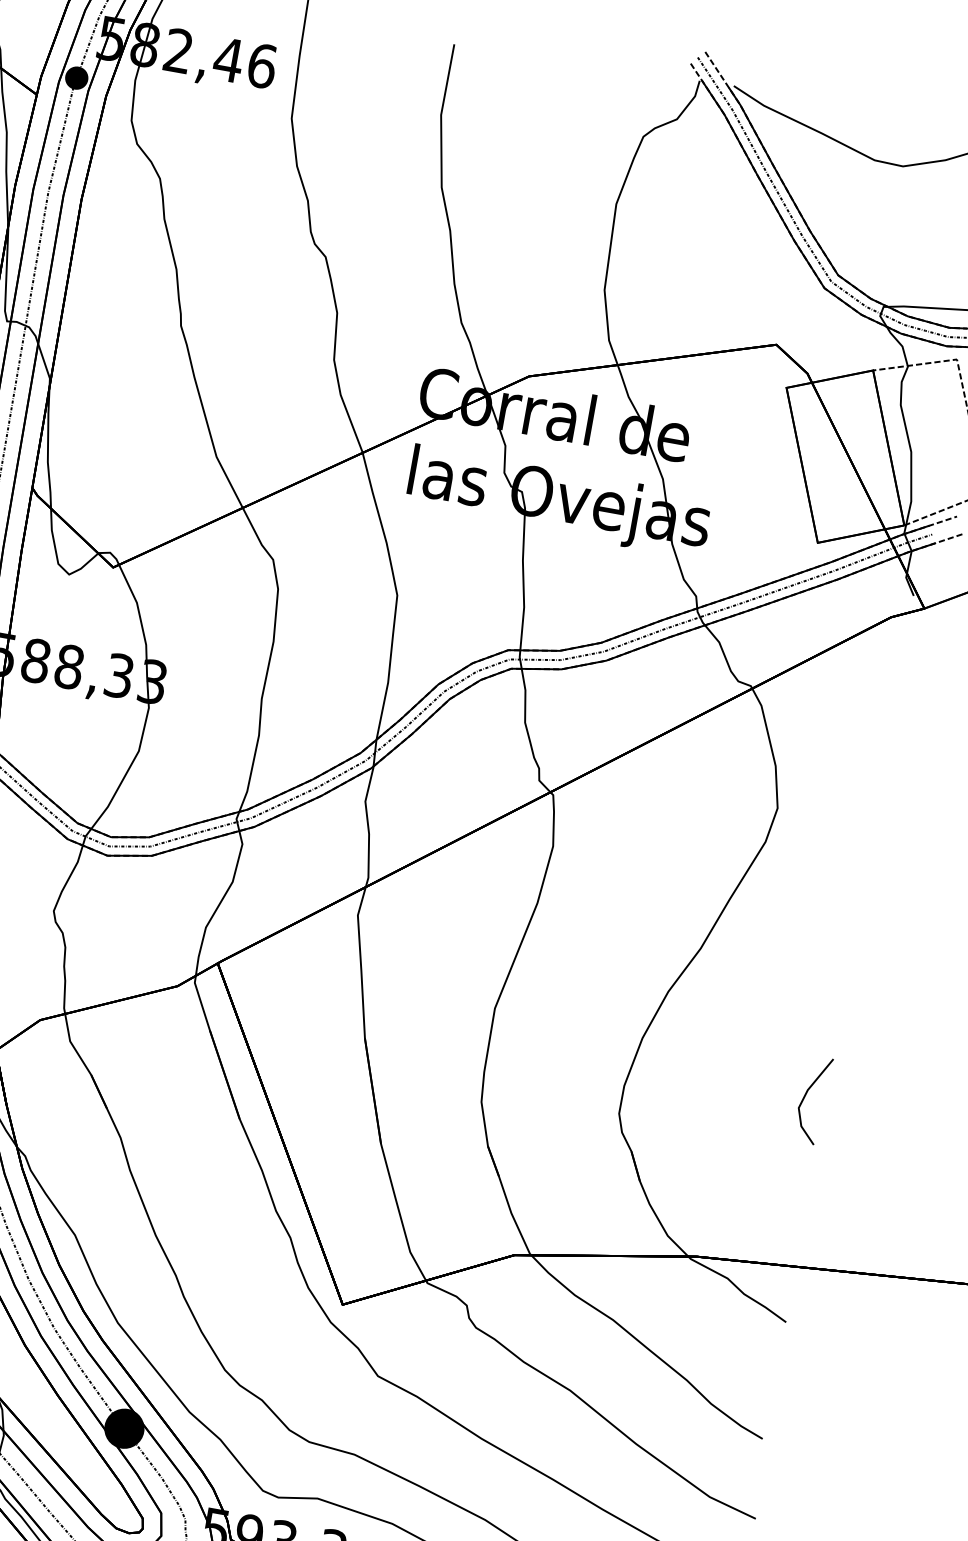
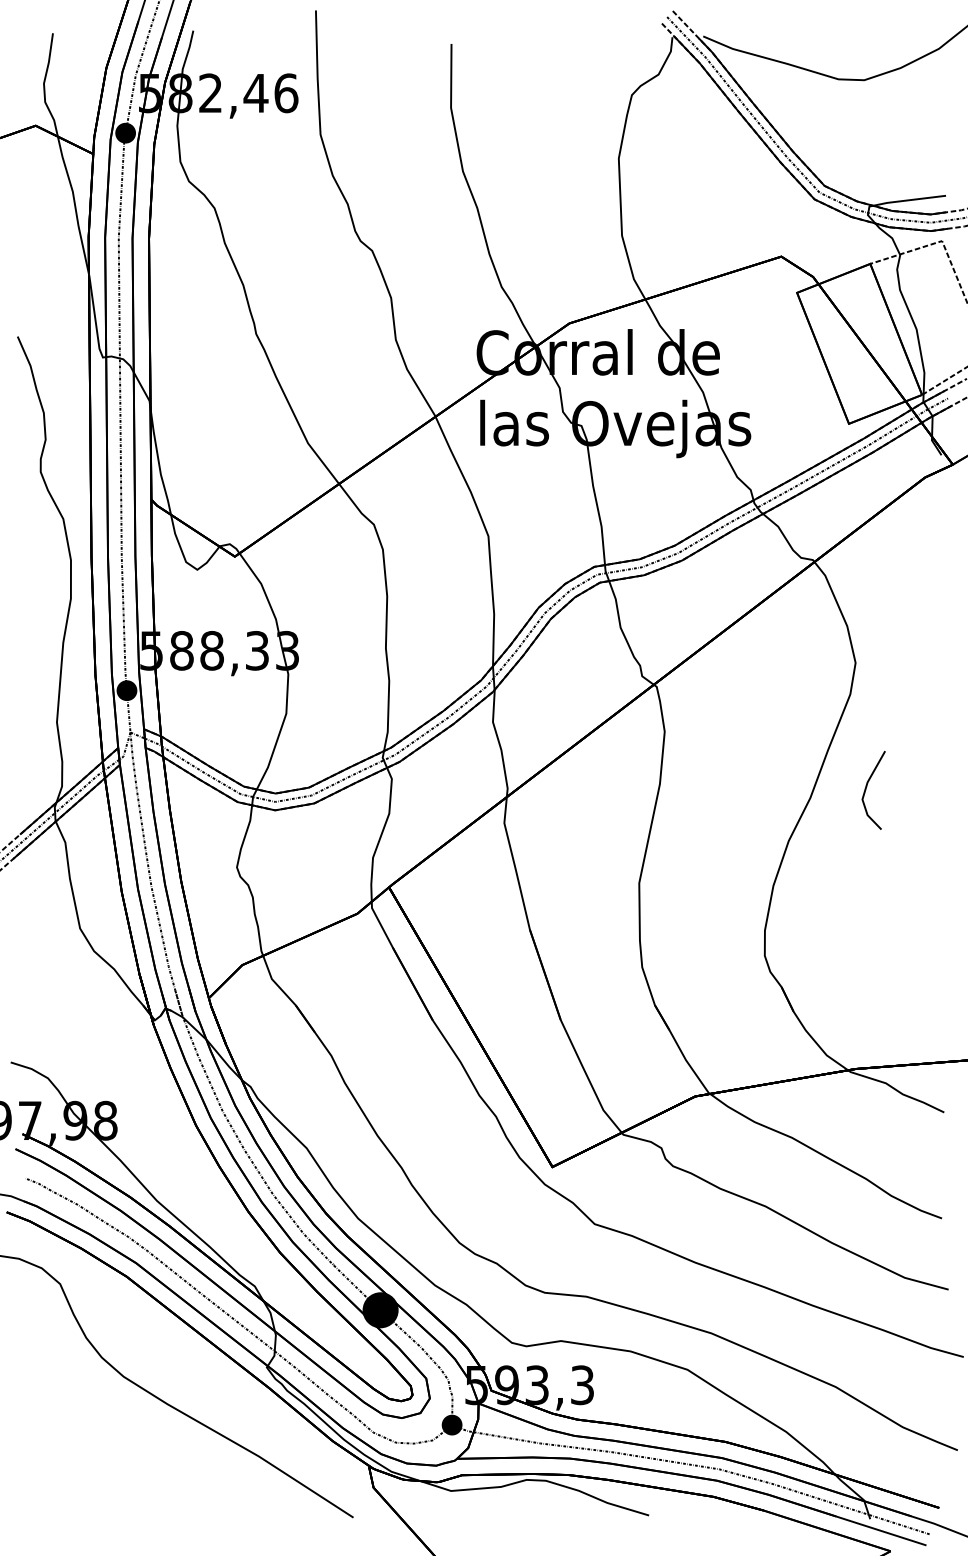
line: (805, 1098) -> (866, 790), moved

